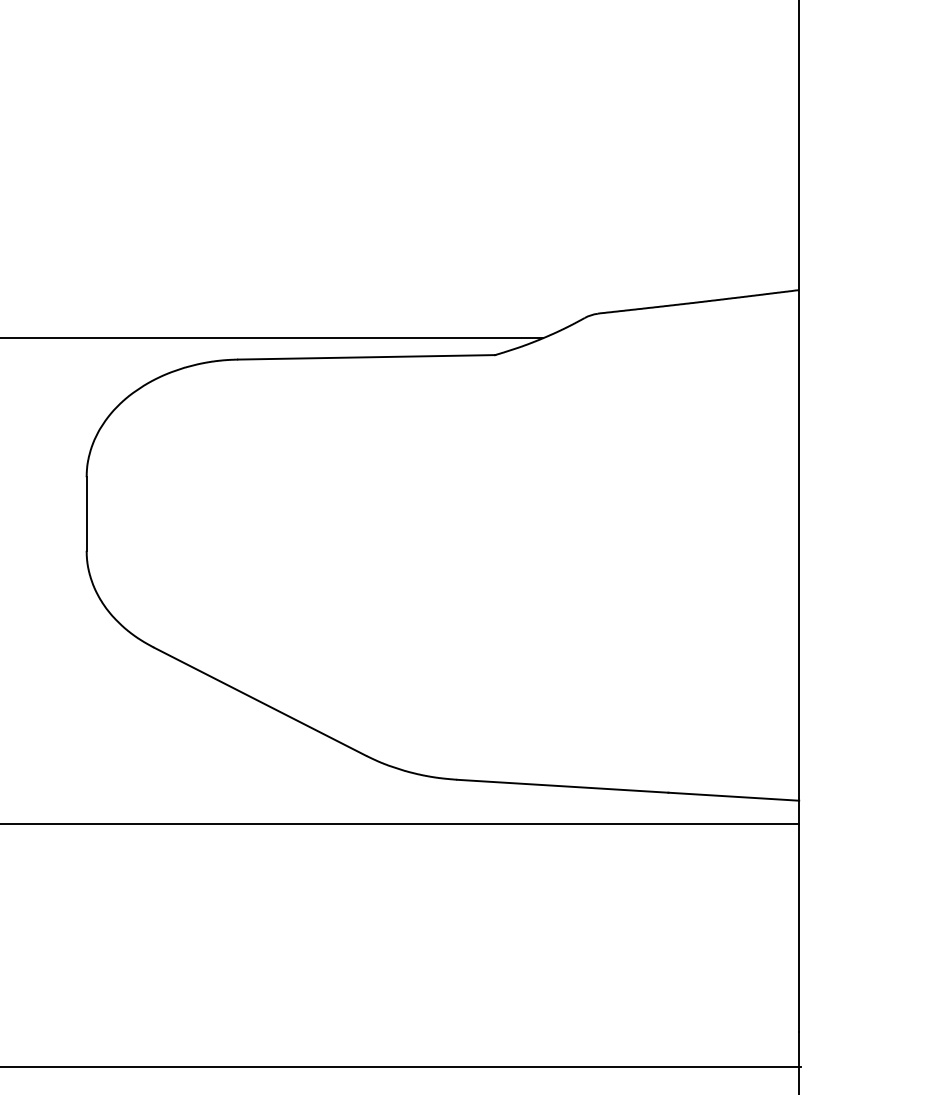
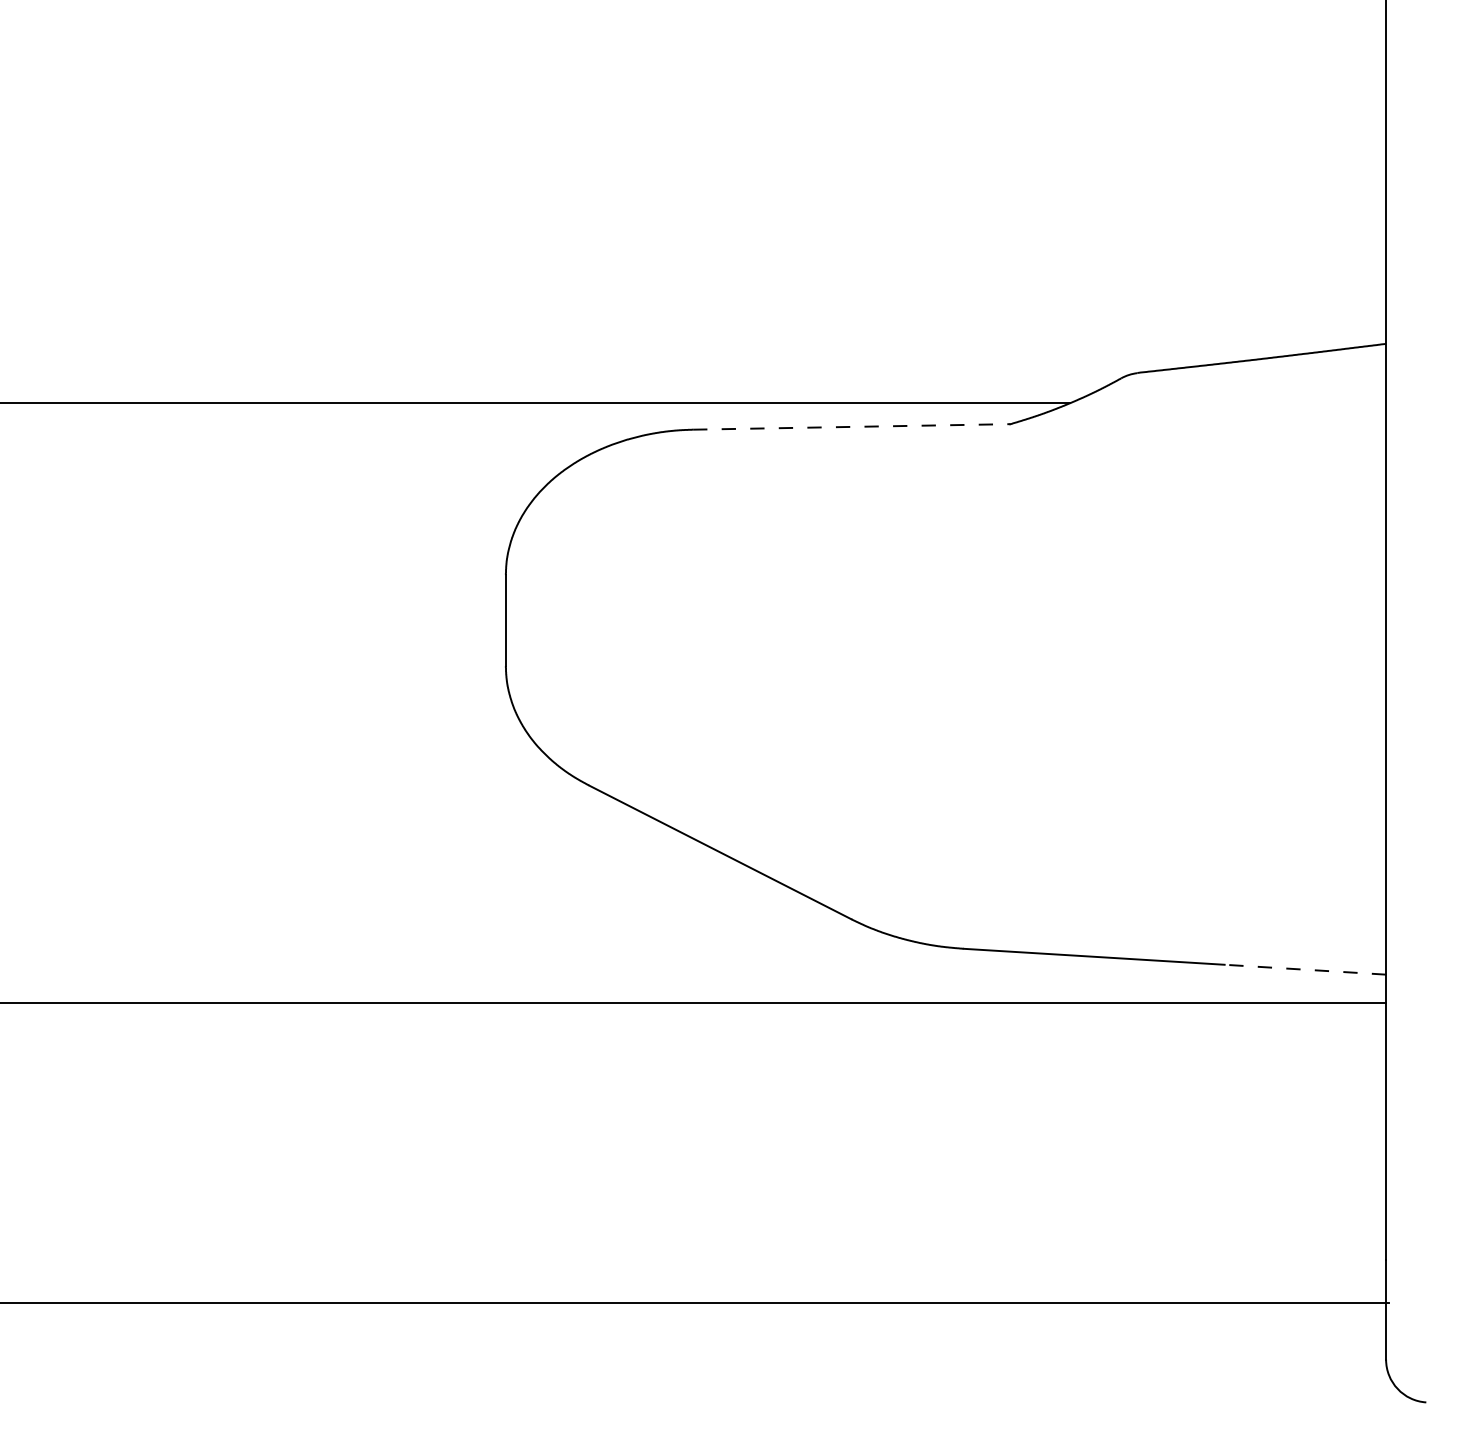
line: (366, 356) -> (851, 426), solid -> dashed
line: (733, 796) -> (1305, 969), solid -> dashed

